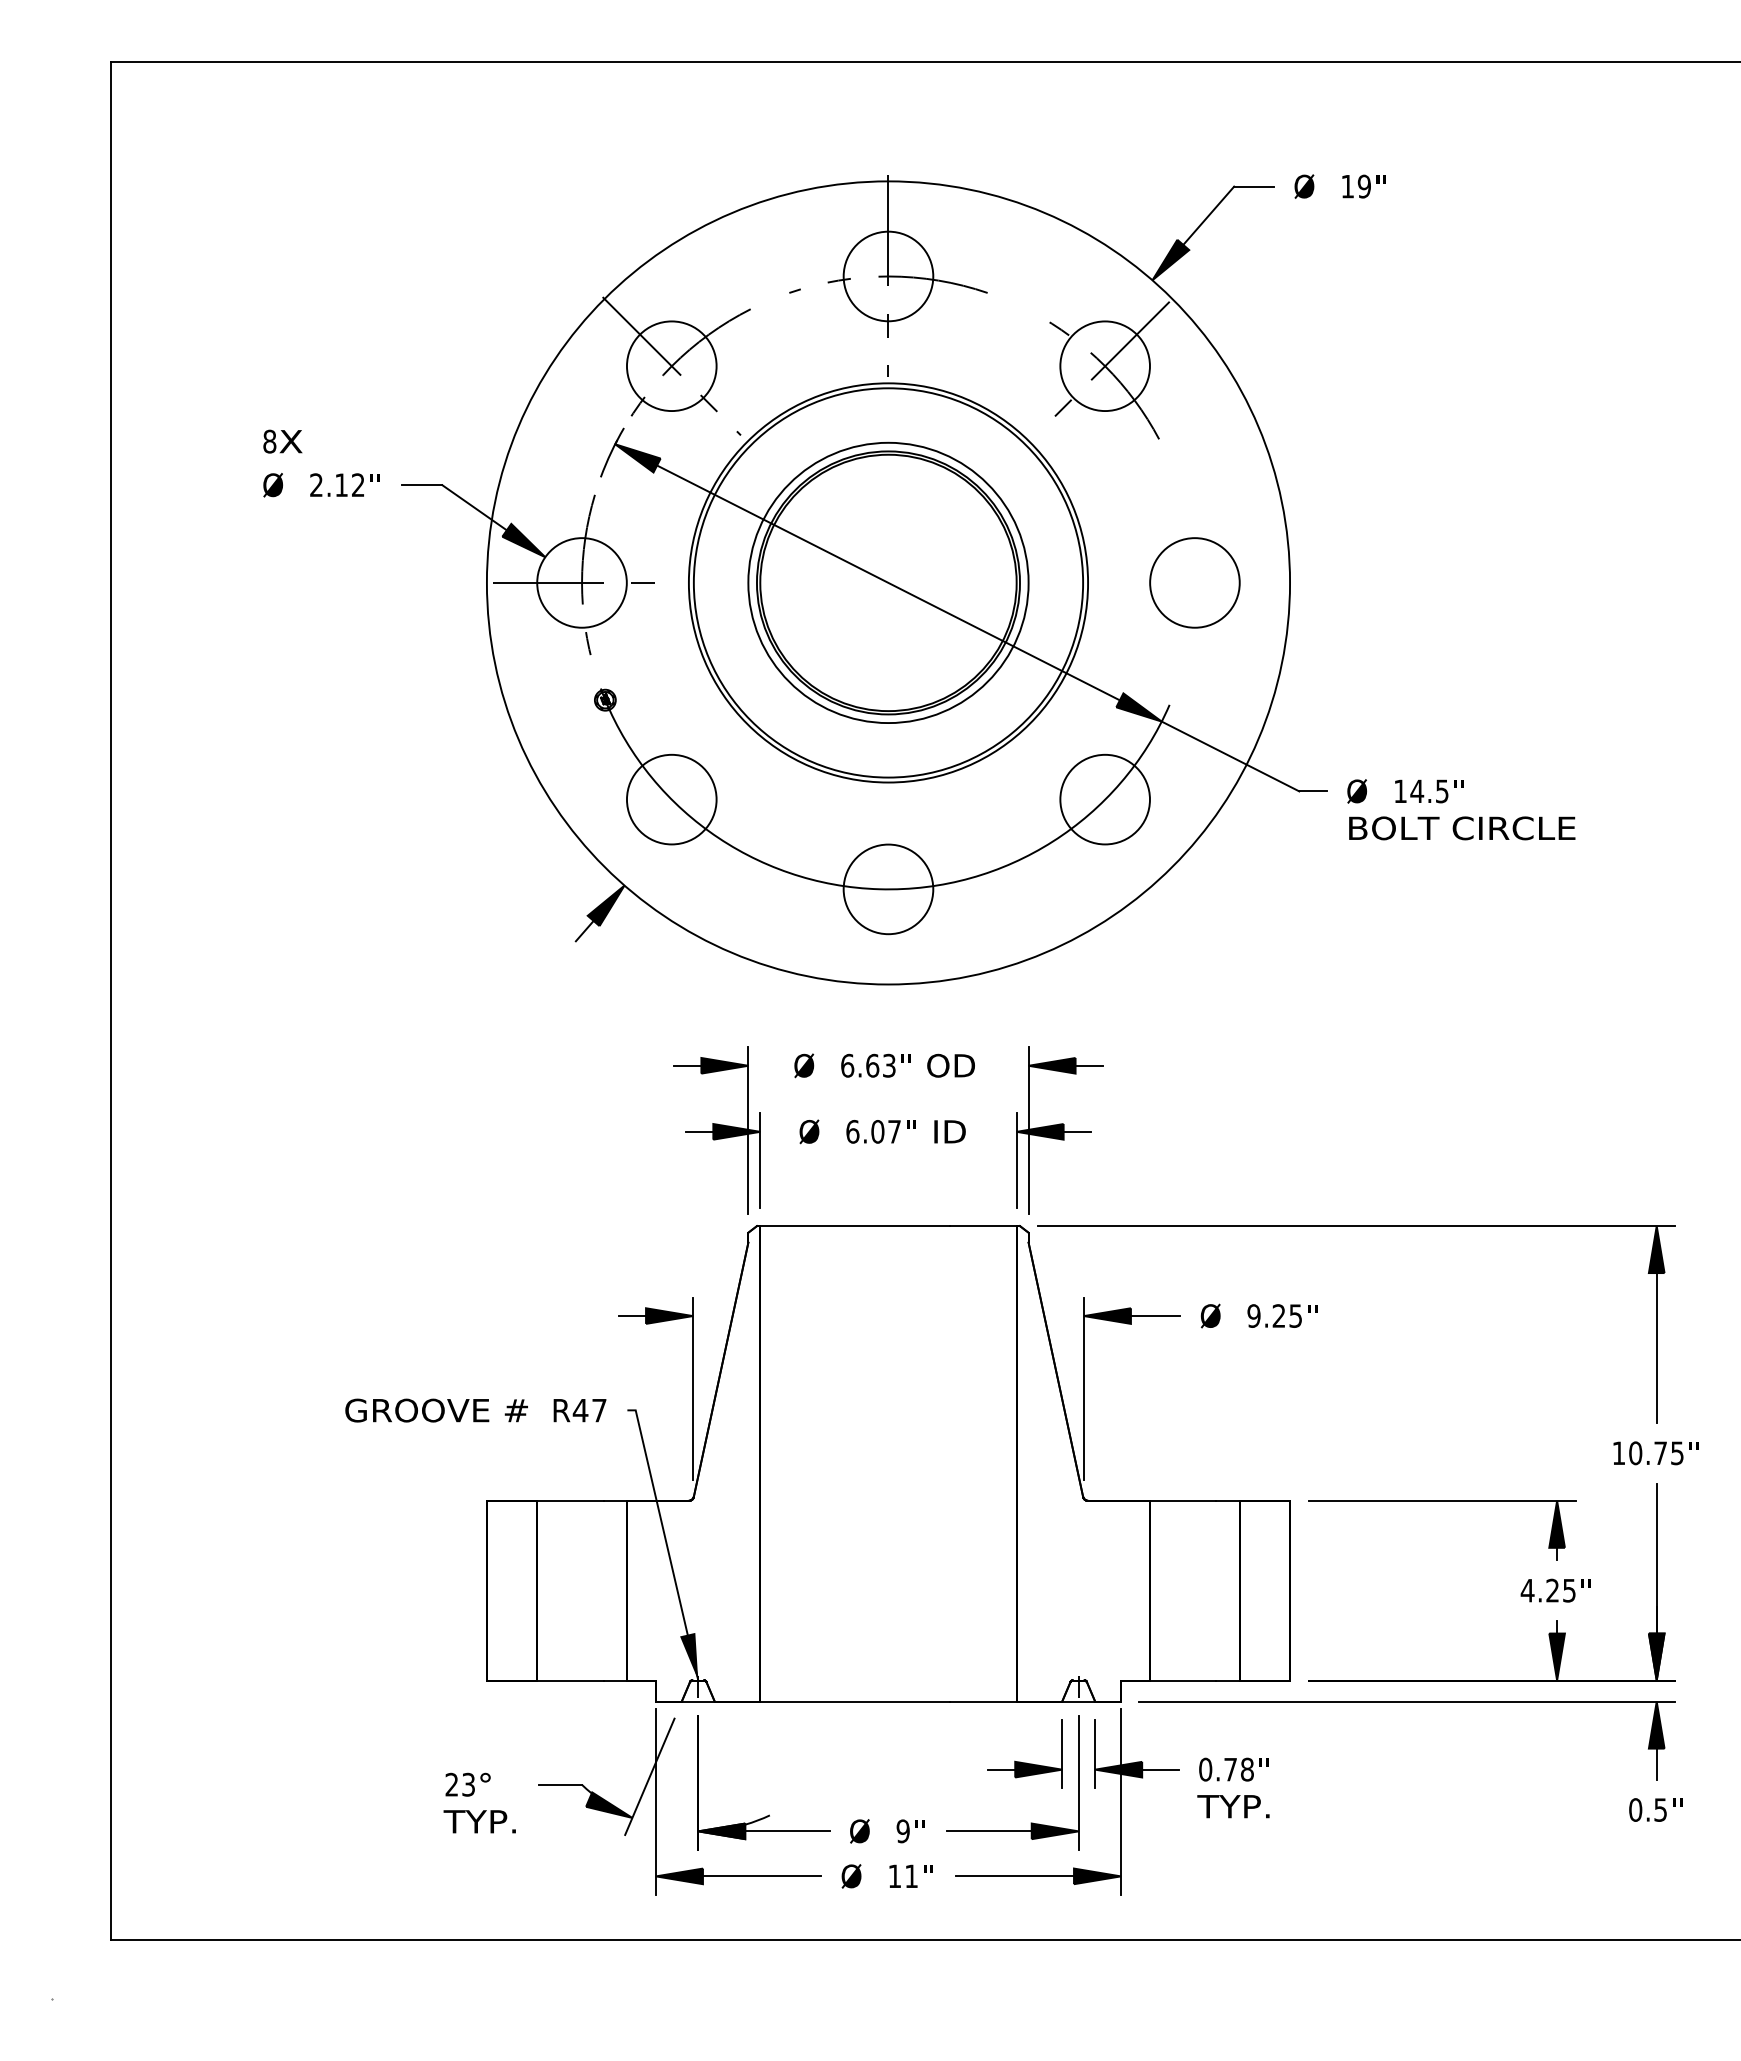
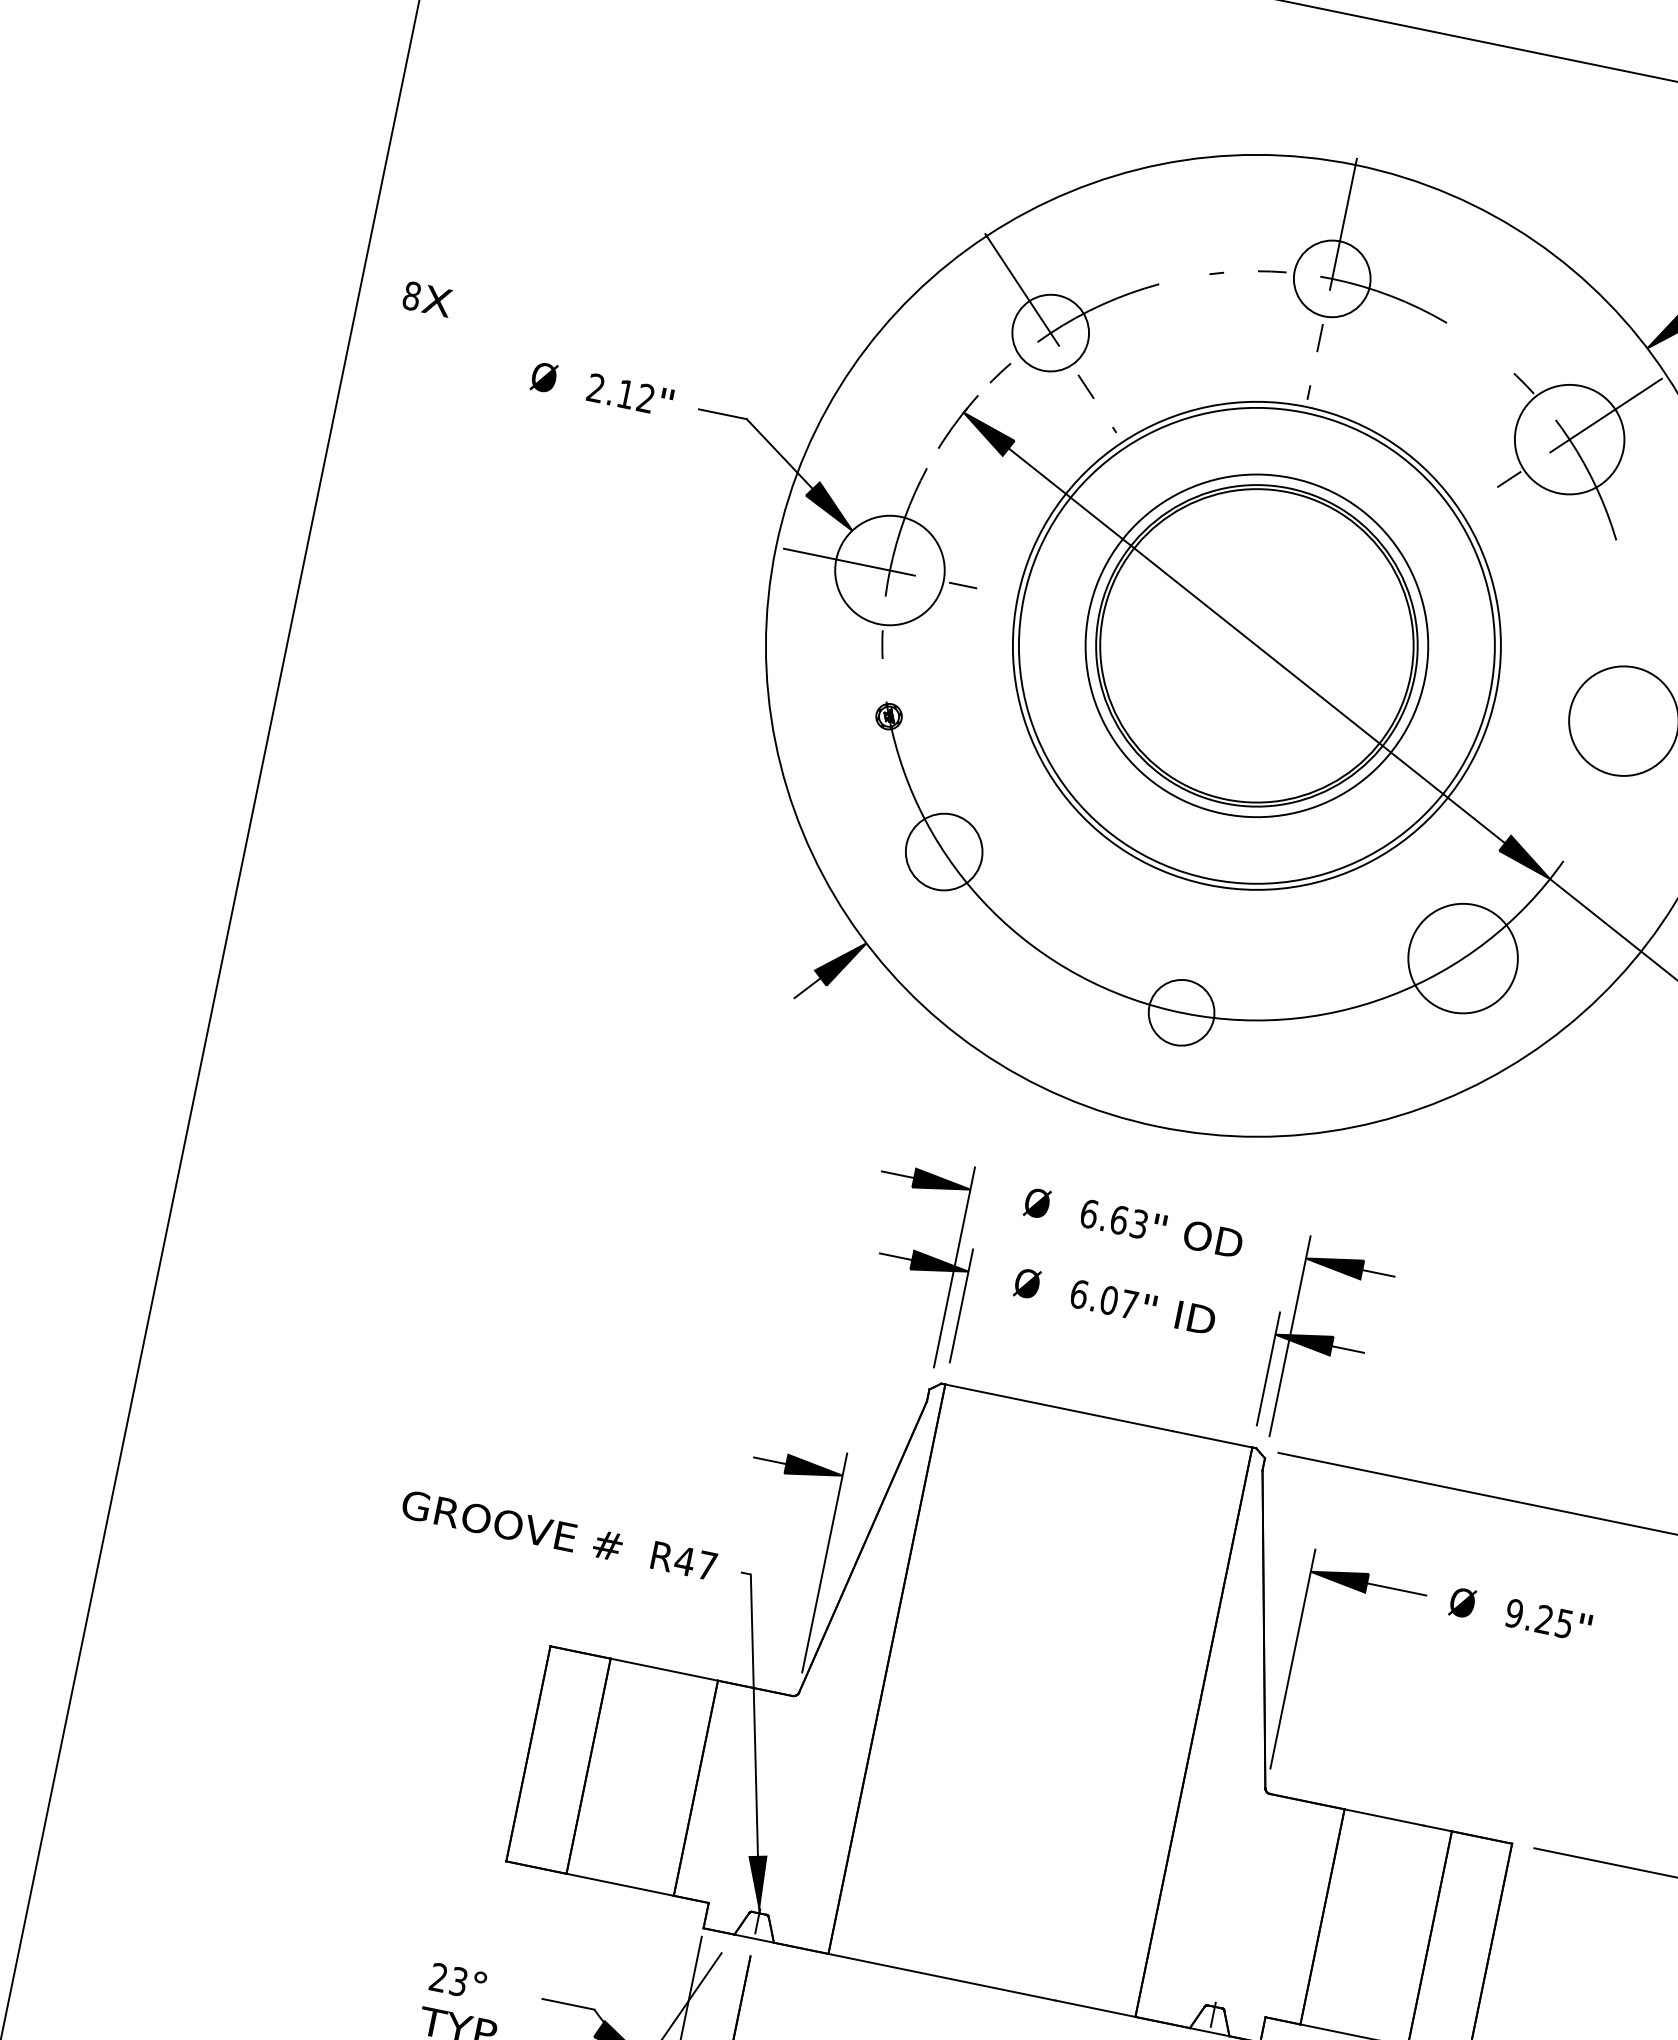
circle: (888, 276) -> (1332, 278), size x0.7
circle: (671, 366) -> (1050, 333), size x0.7
text: (282, 441) -> (427, 299), moved
circle: (671, 799) -> (943, 851), size x0.7
circle: (888, 889) -> (1181, 1012), size x0.6

